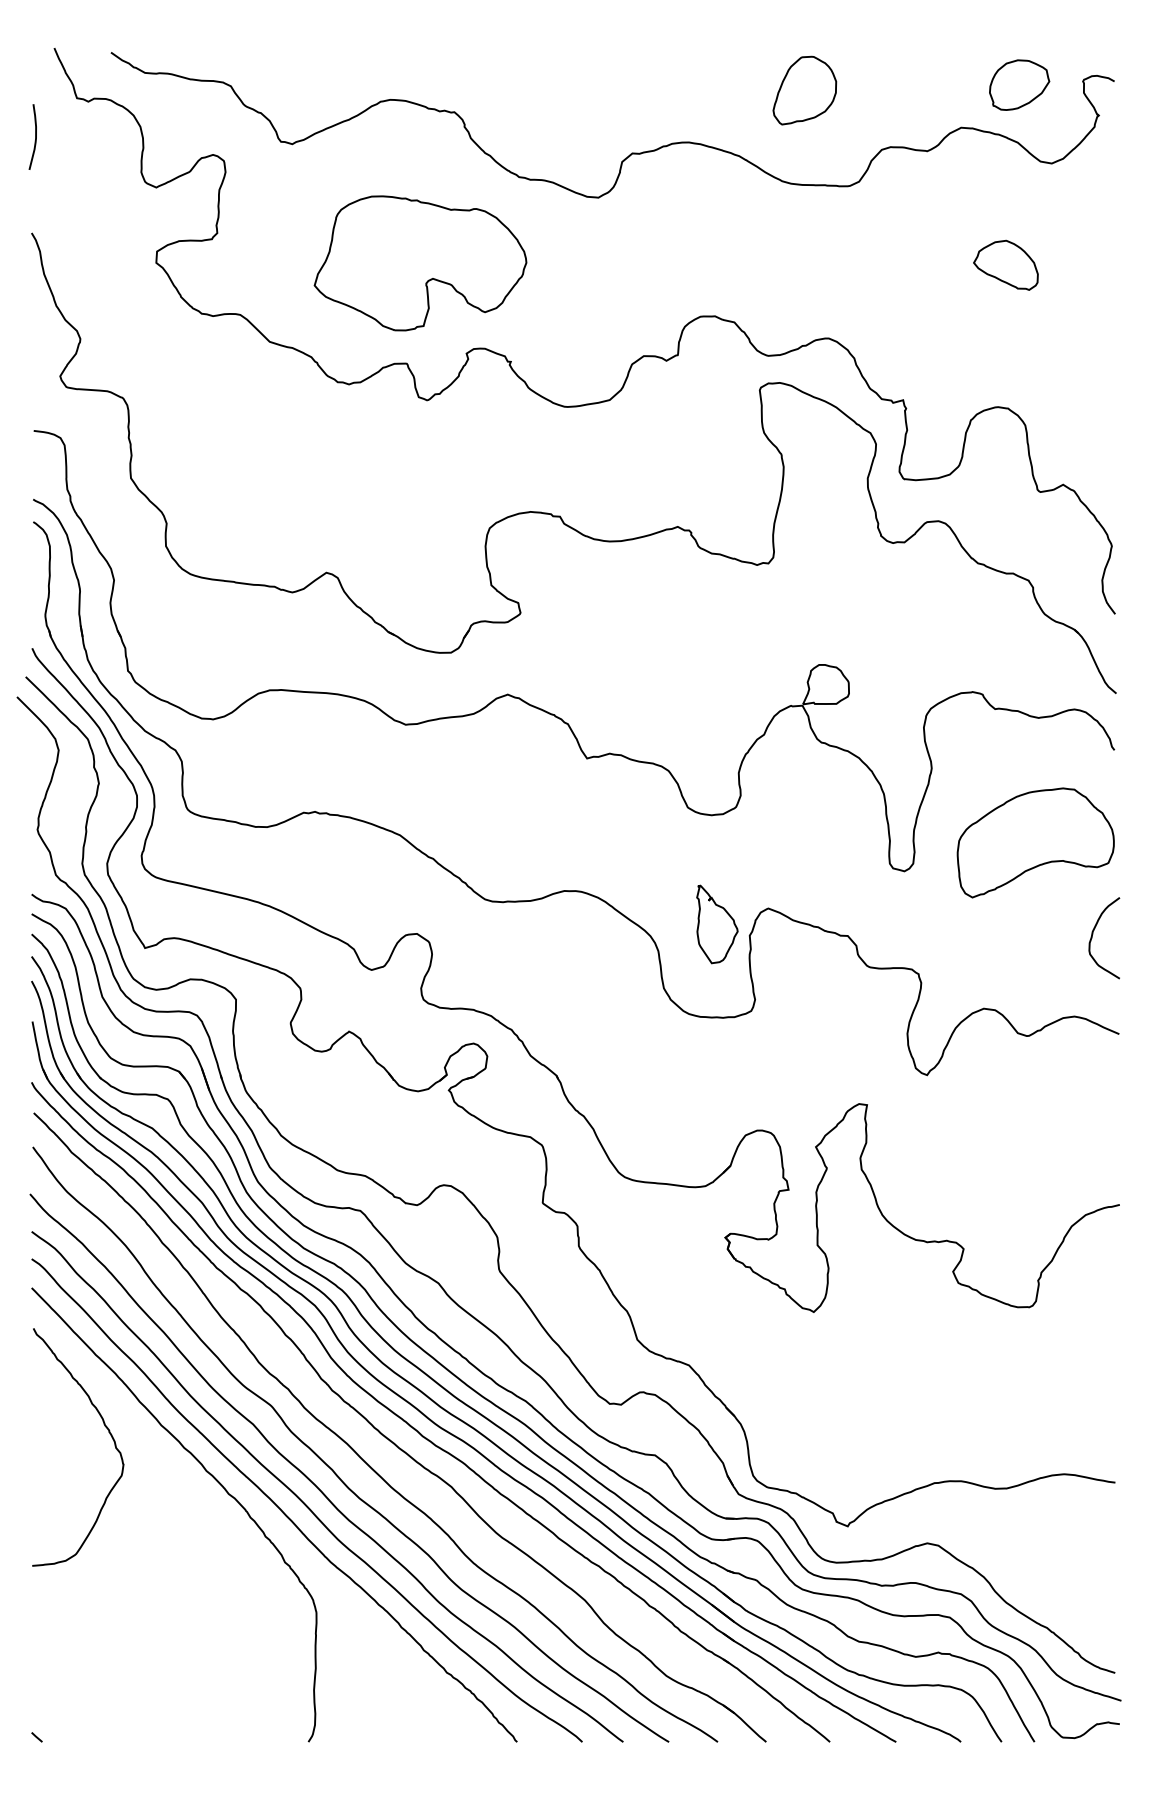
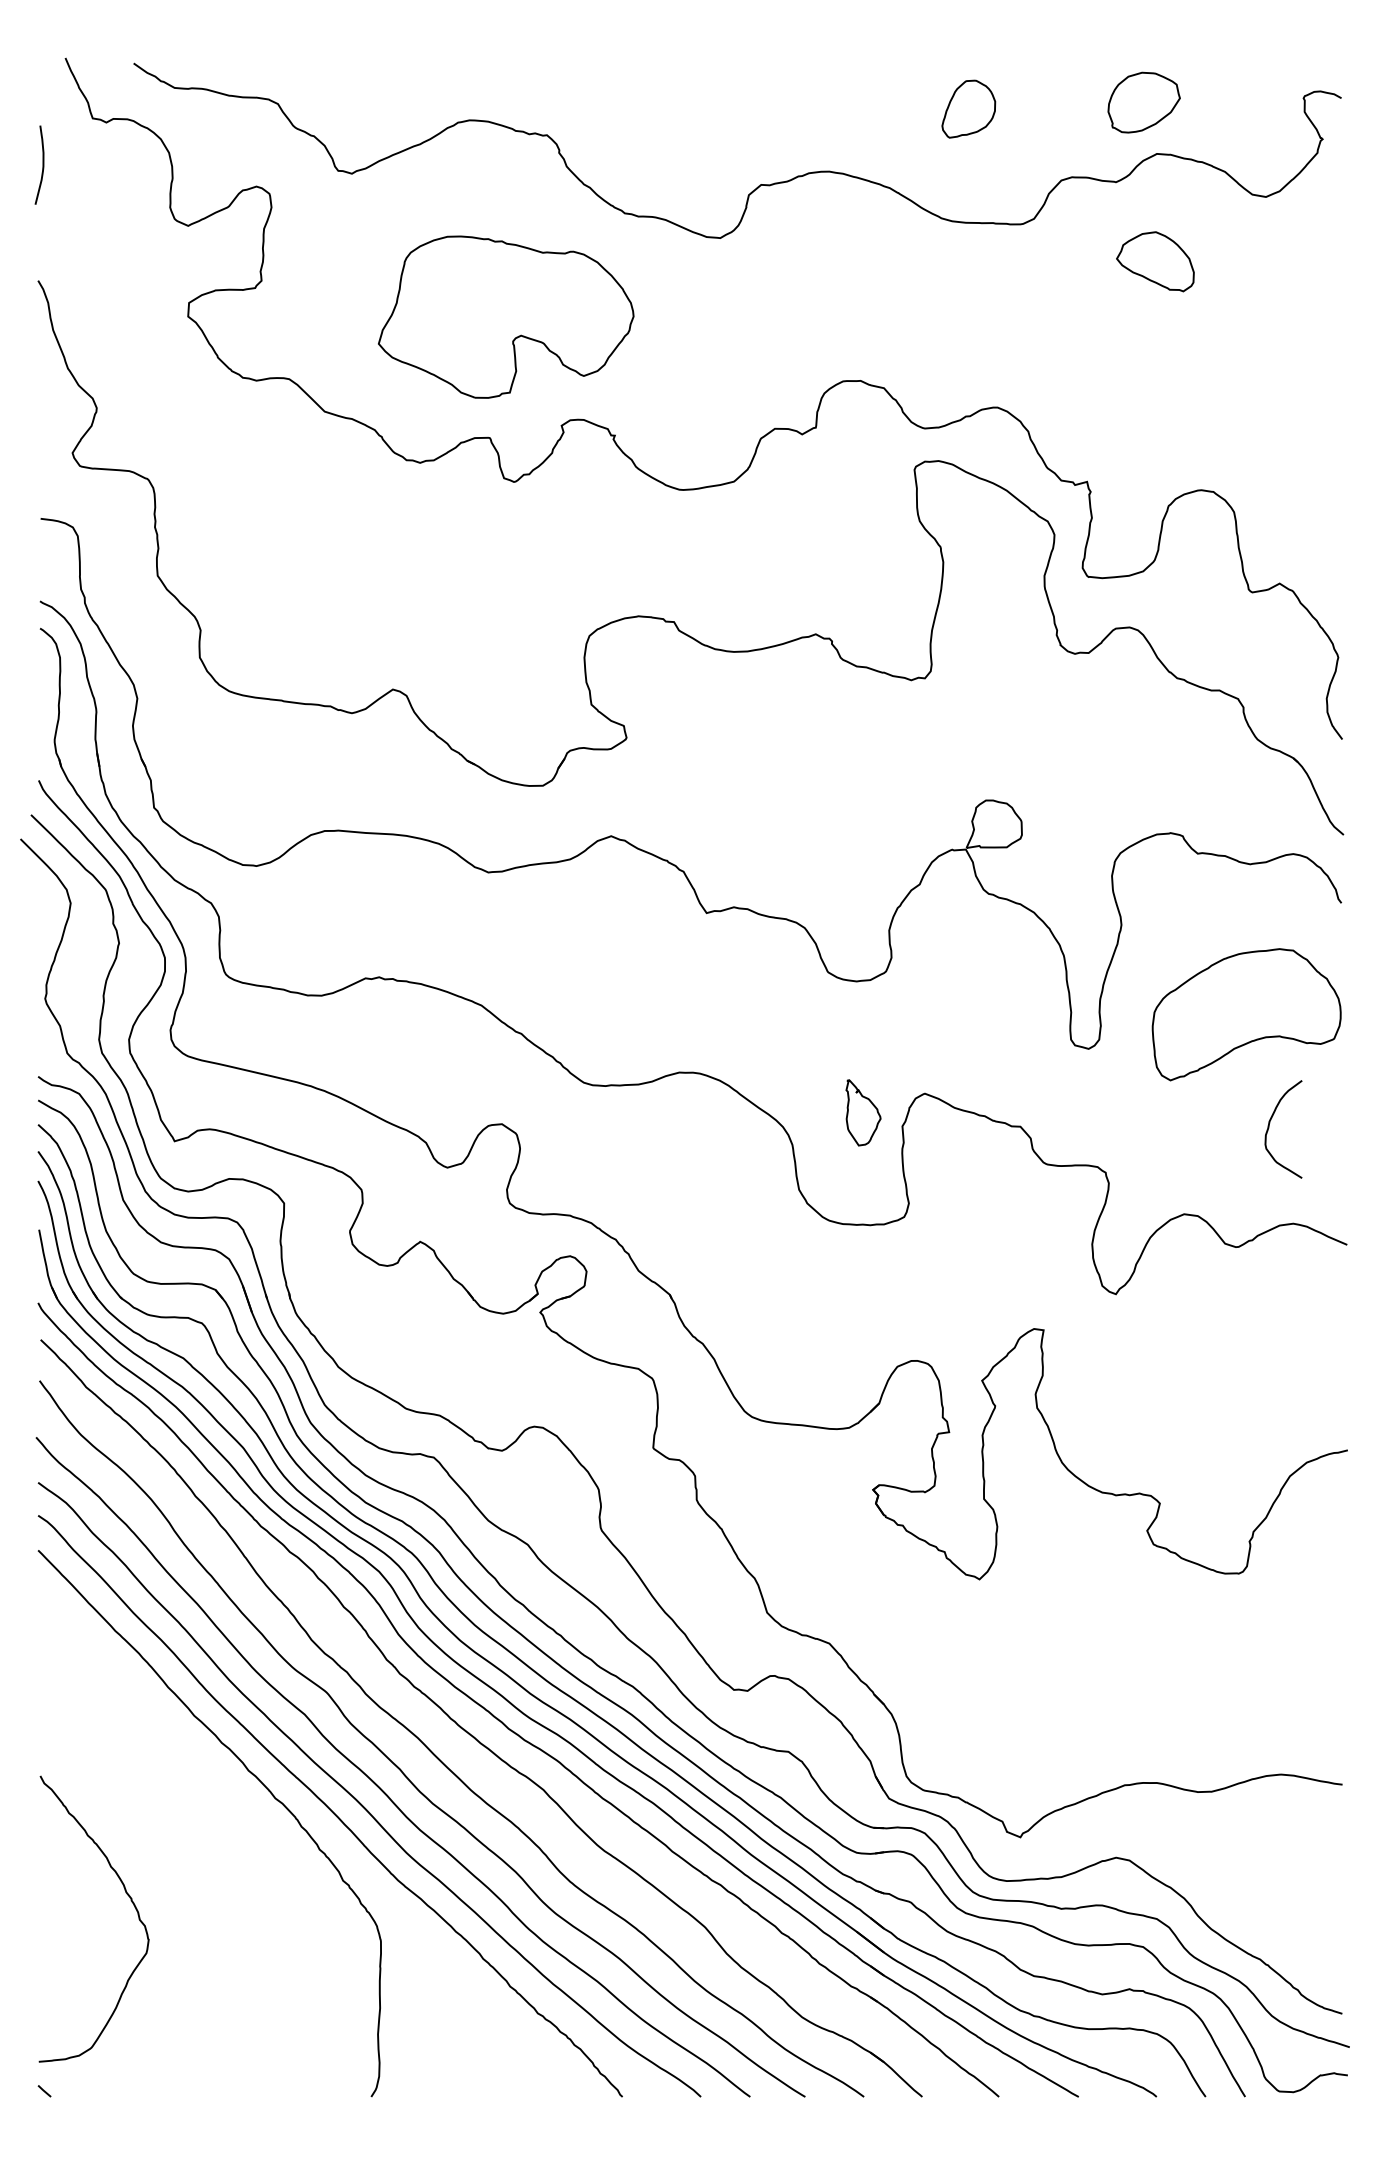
part: (1019, 84) -> (1144, 101), moved
part: (804, 90) -> (968, 109), size x0.7
part: (1005, 264) -> (1154, 260), moved
part: (717, 924) -> (863, 1112), size x0.7
curve: (1093, 934) -> (1270, 1124), moved
curve: (104, 1426) -> (125, 1894), moved

